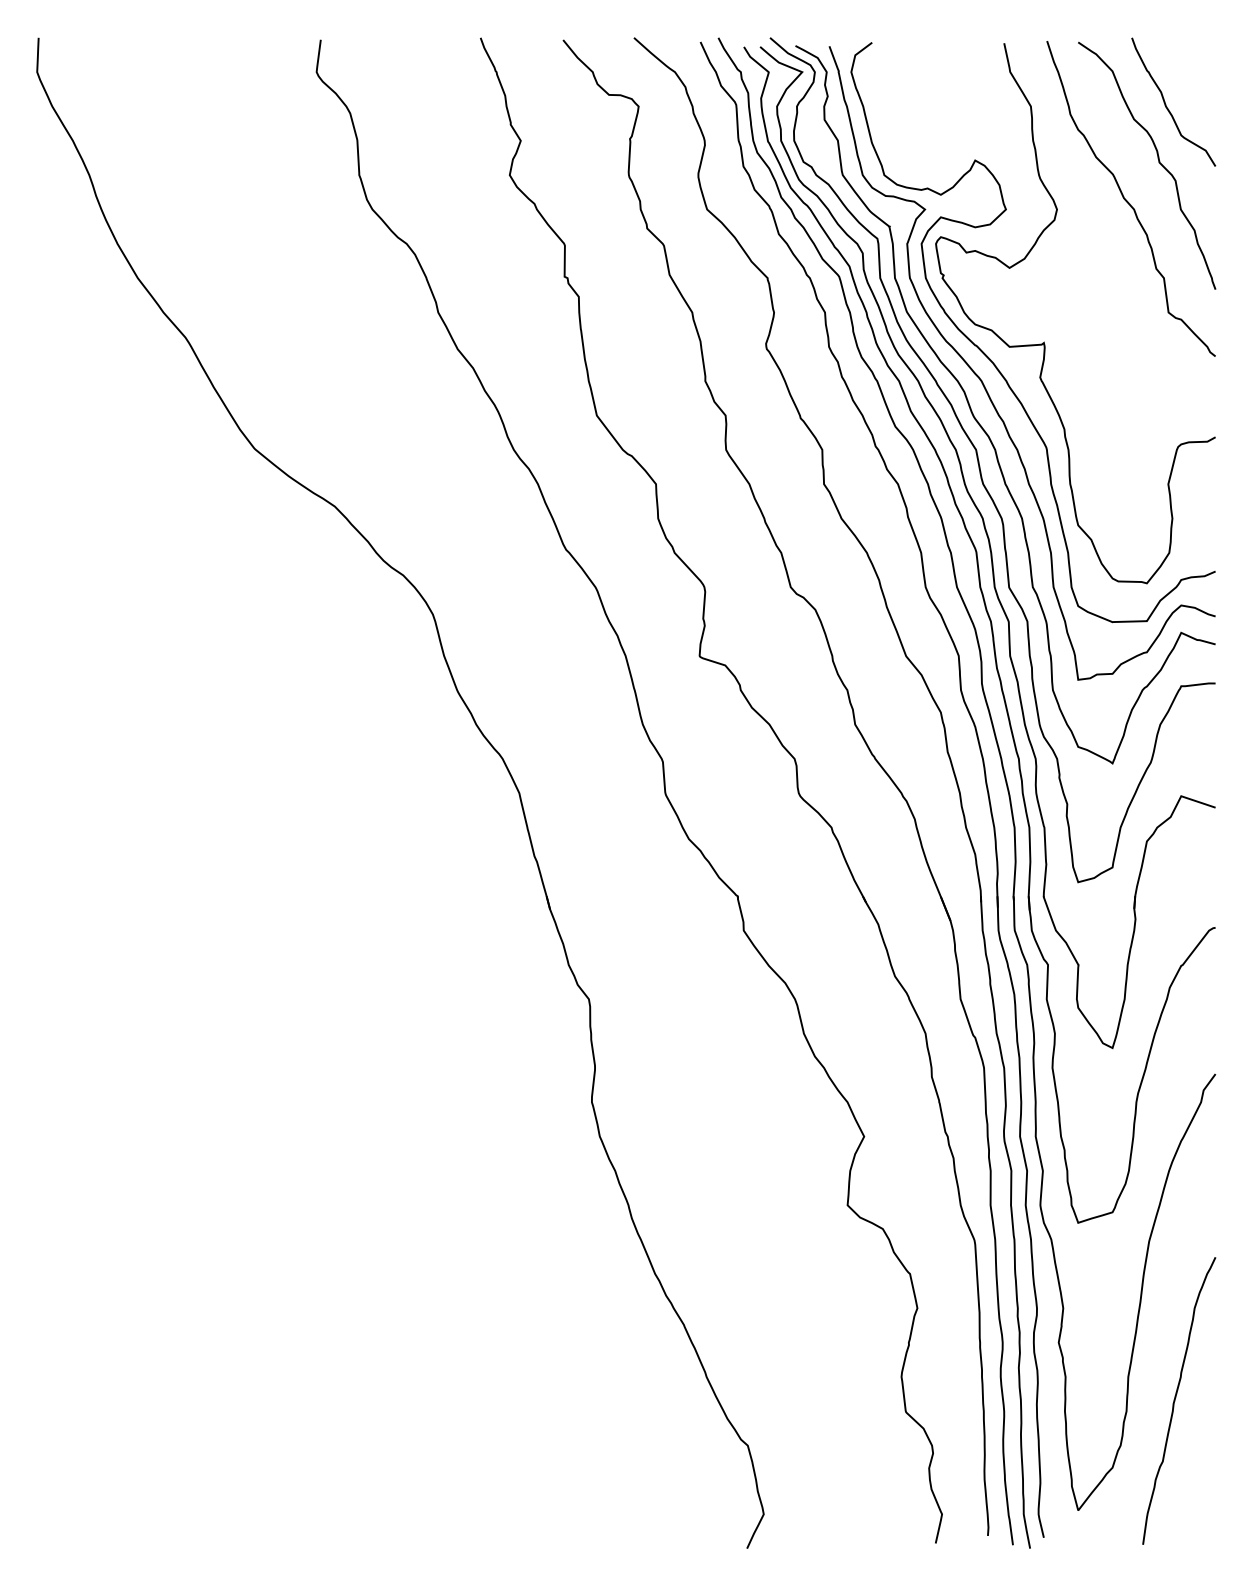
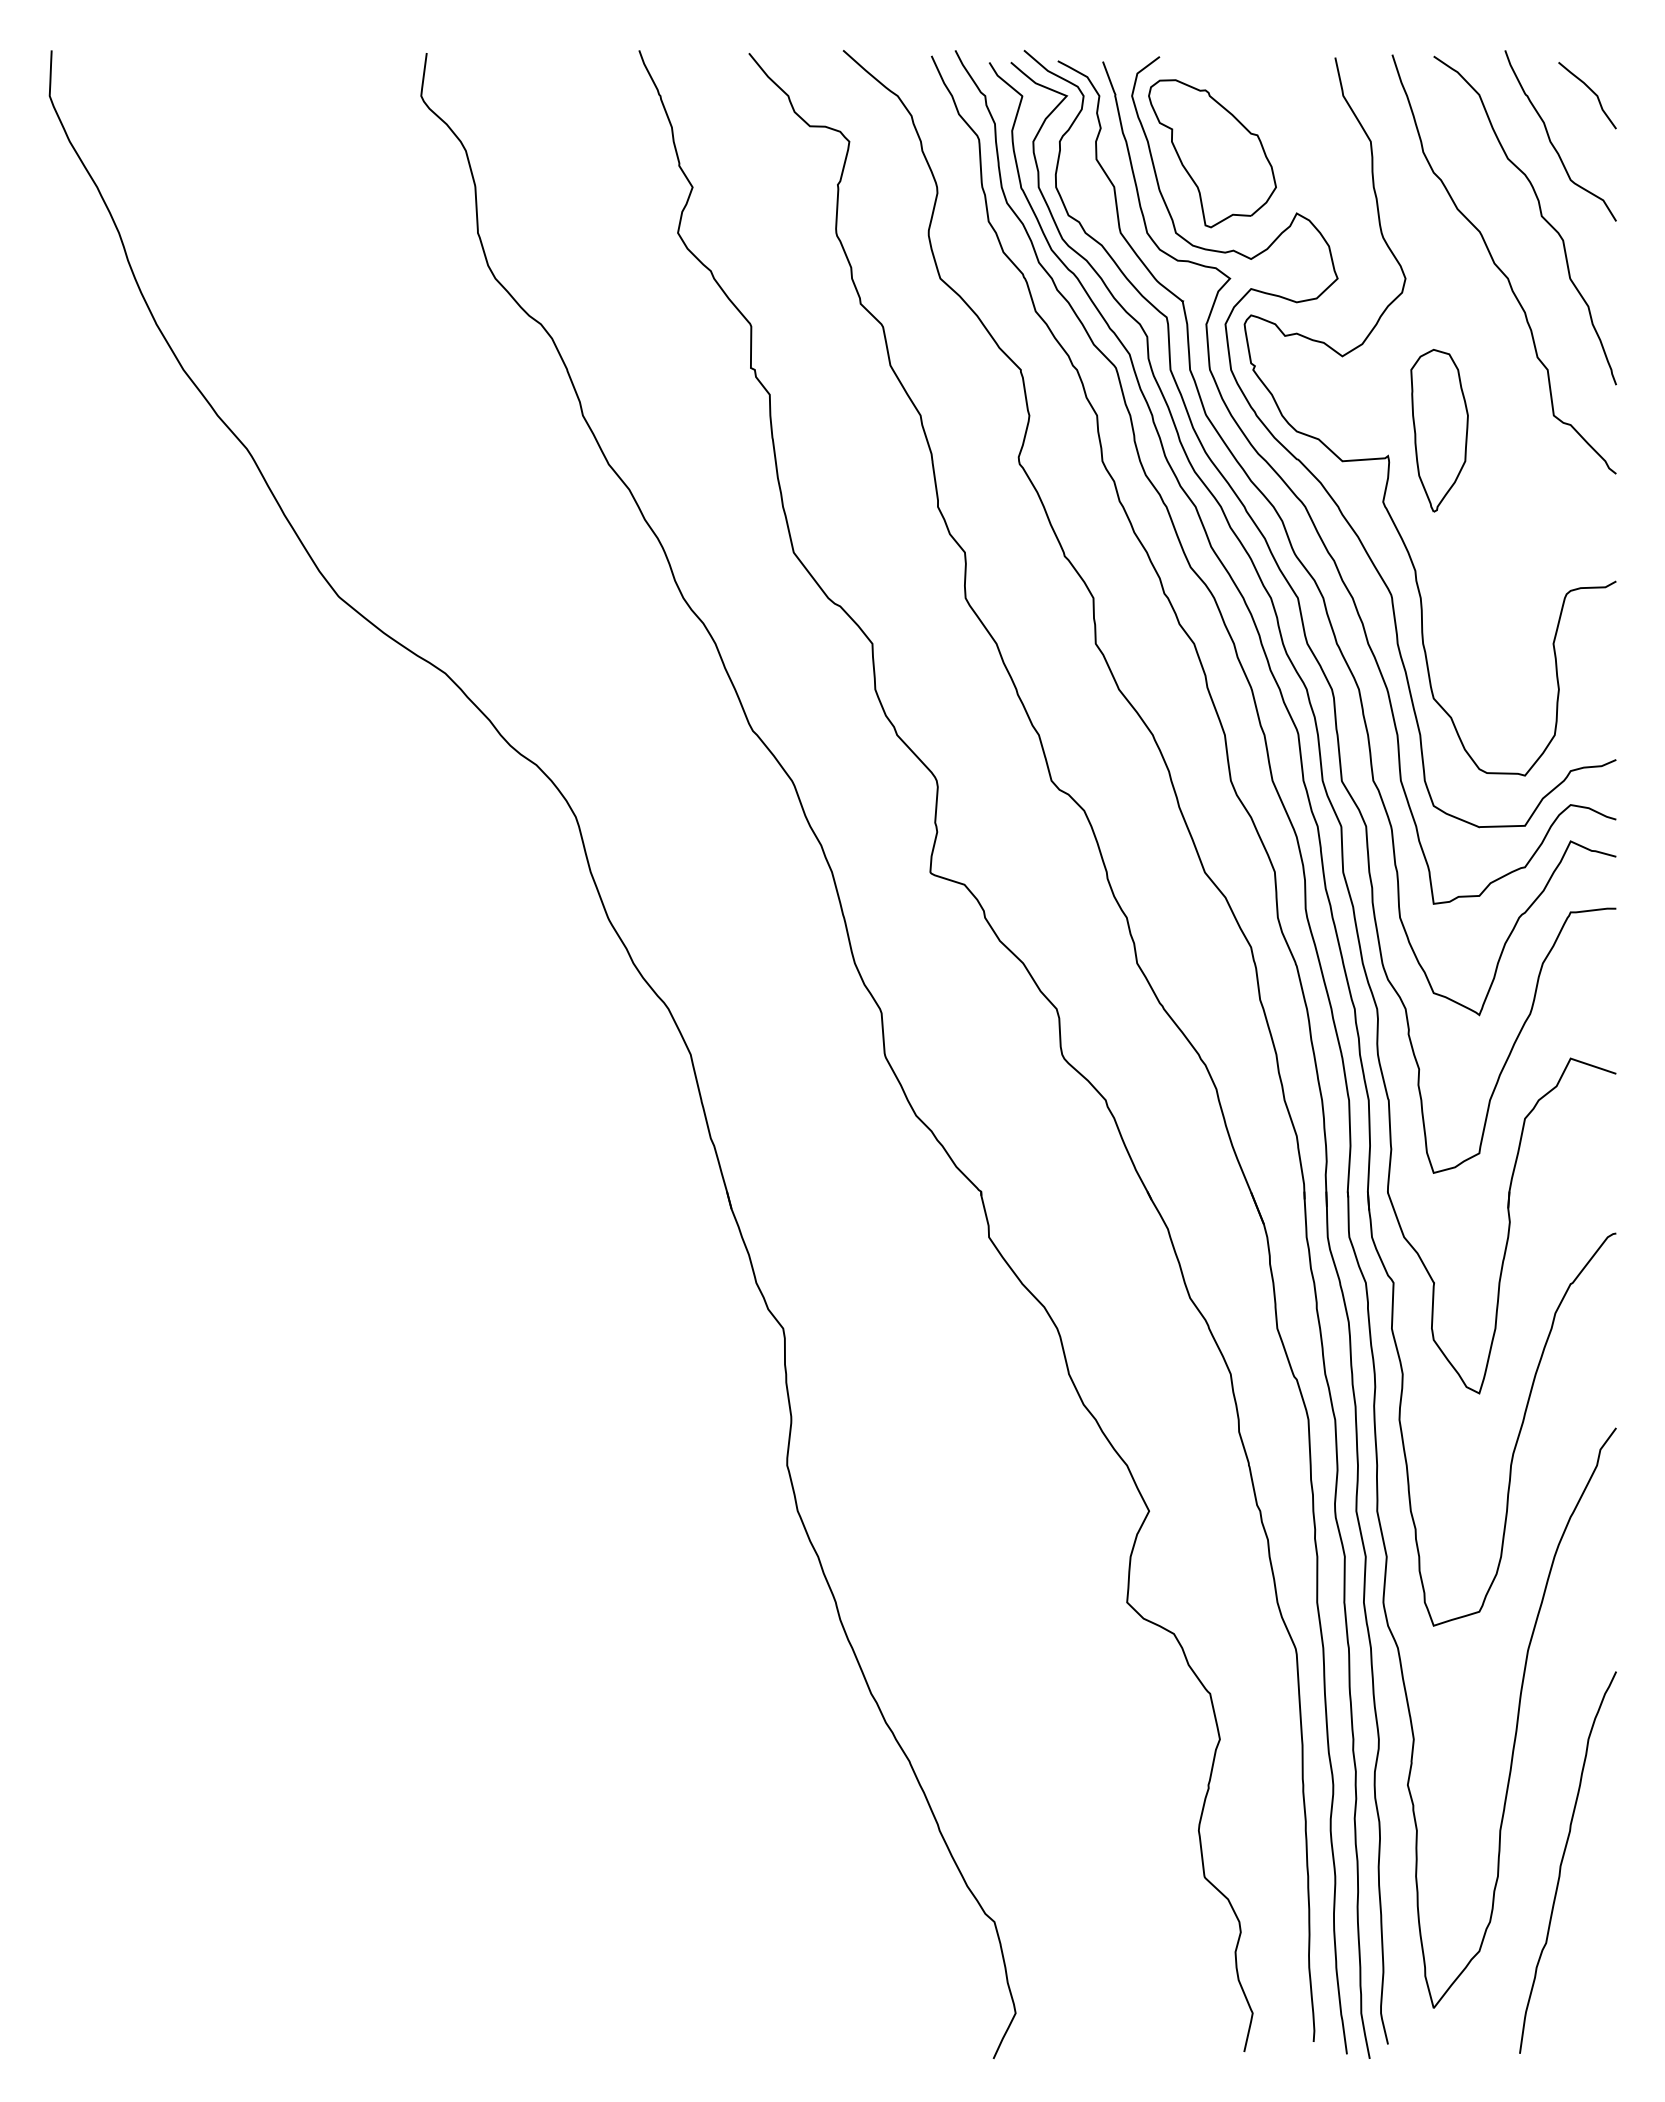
curve: (1196, 68) -> (1591, 91), added
part: (911, 115) -> (1212, 153), added
part: (1082, 323) -> (1439, 430), added

